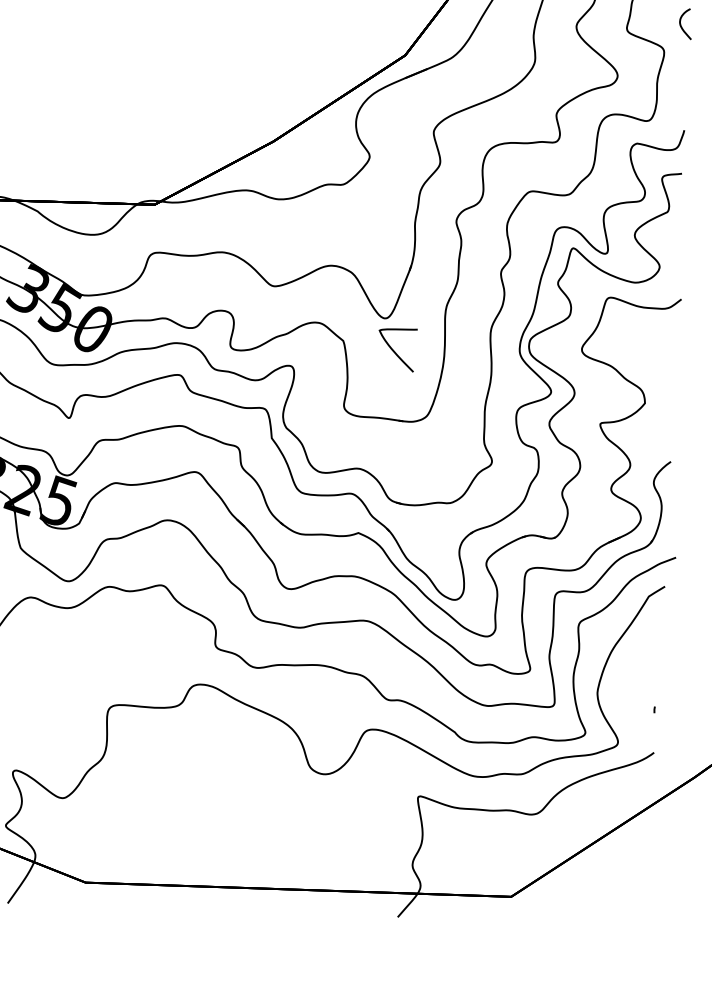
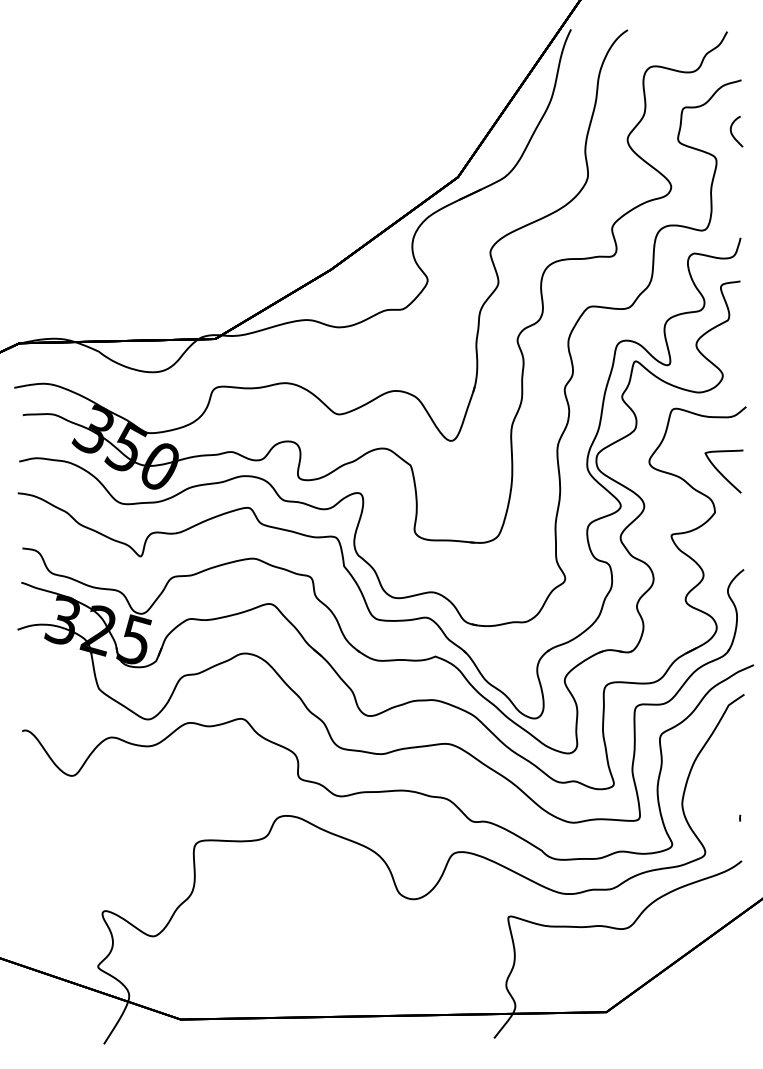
curve: (394, 350) -> (721, 472), moved

